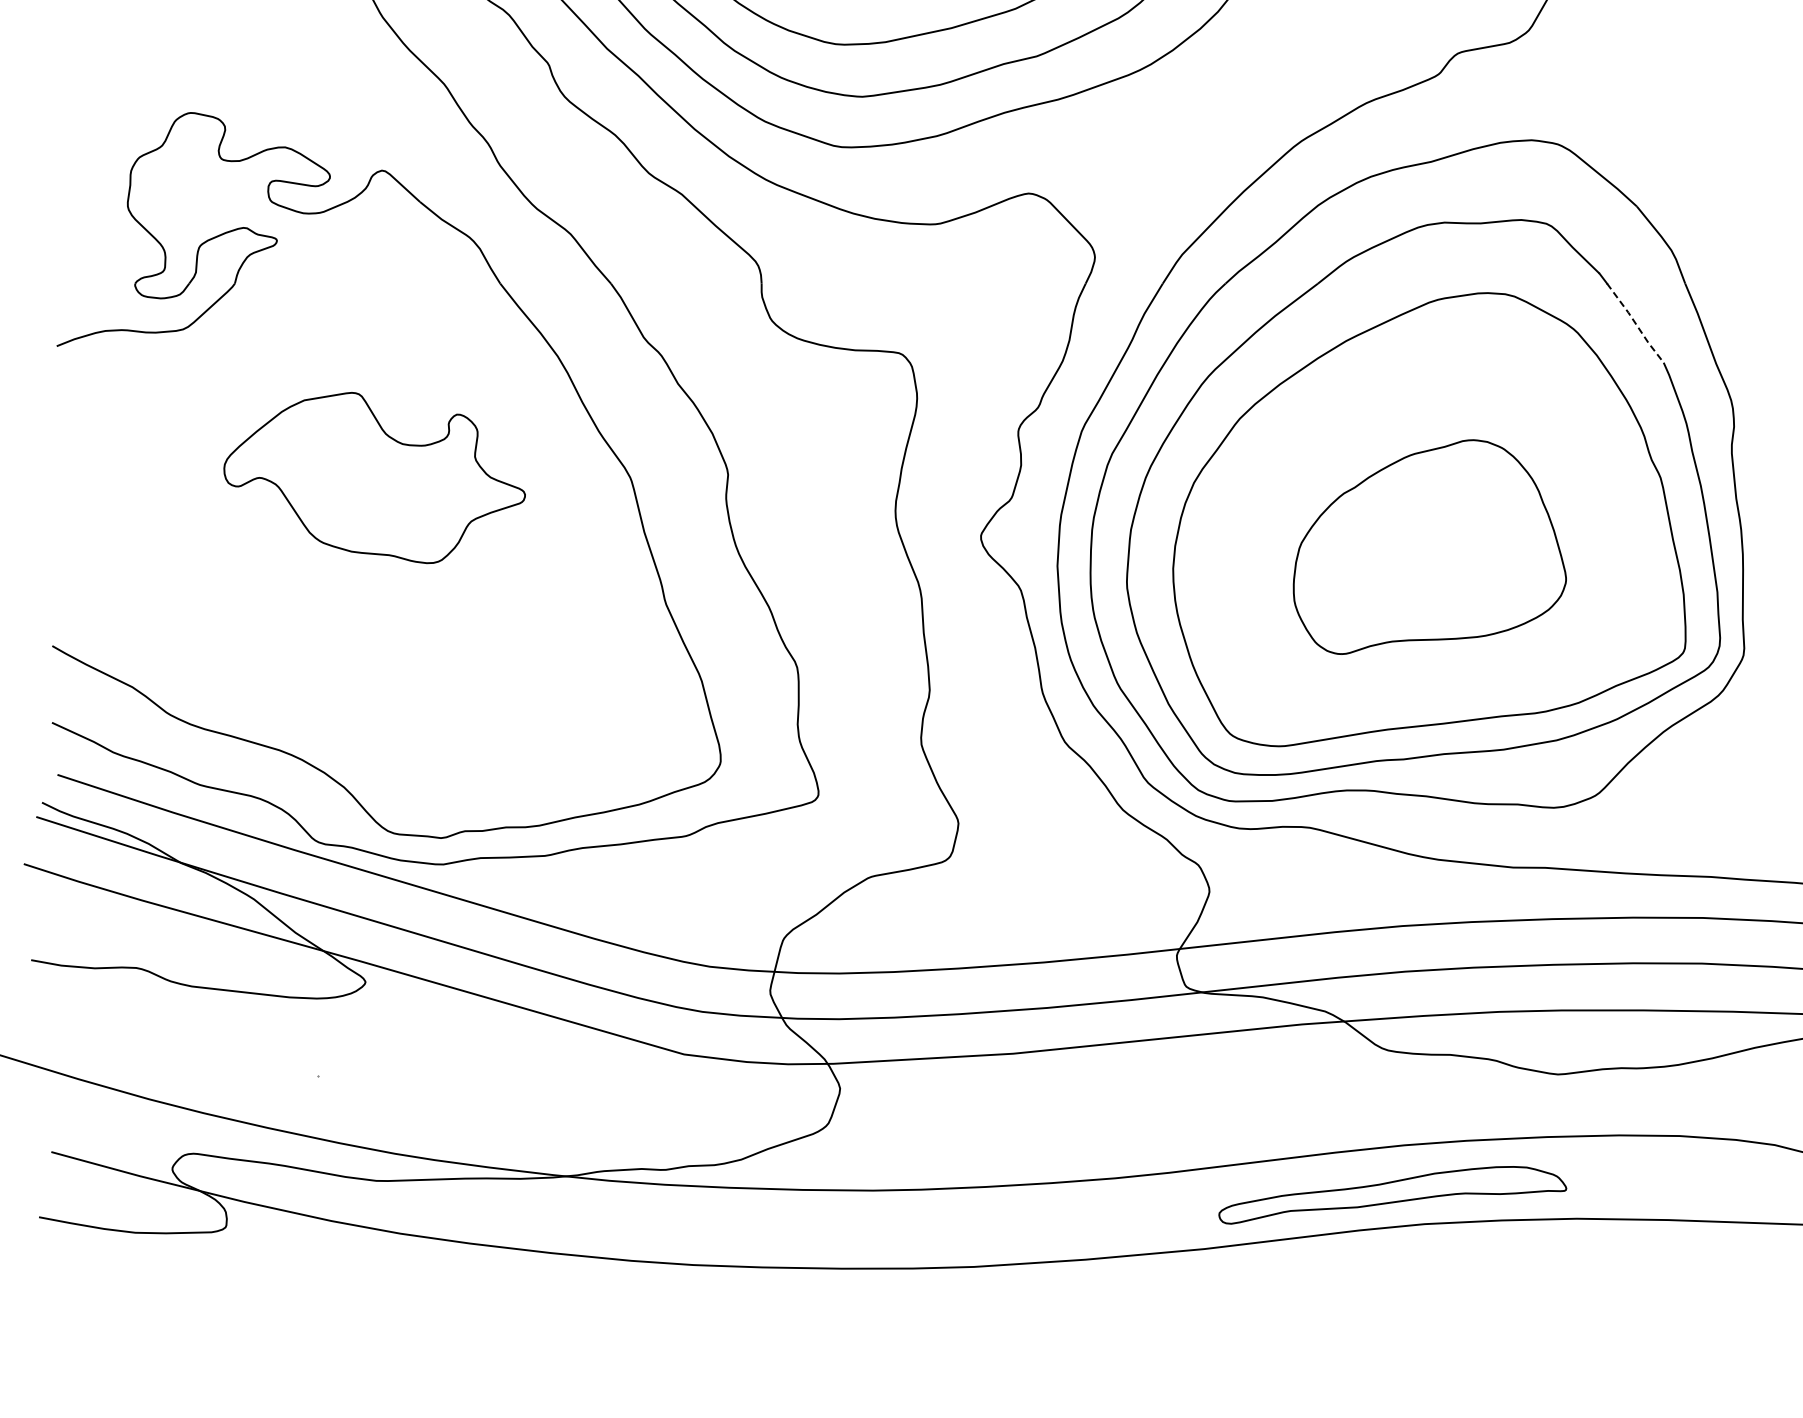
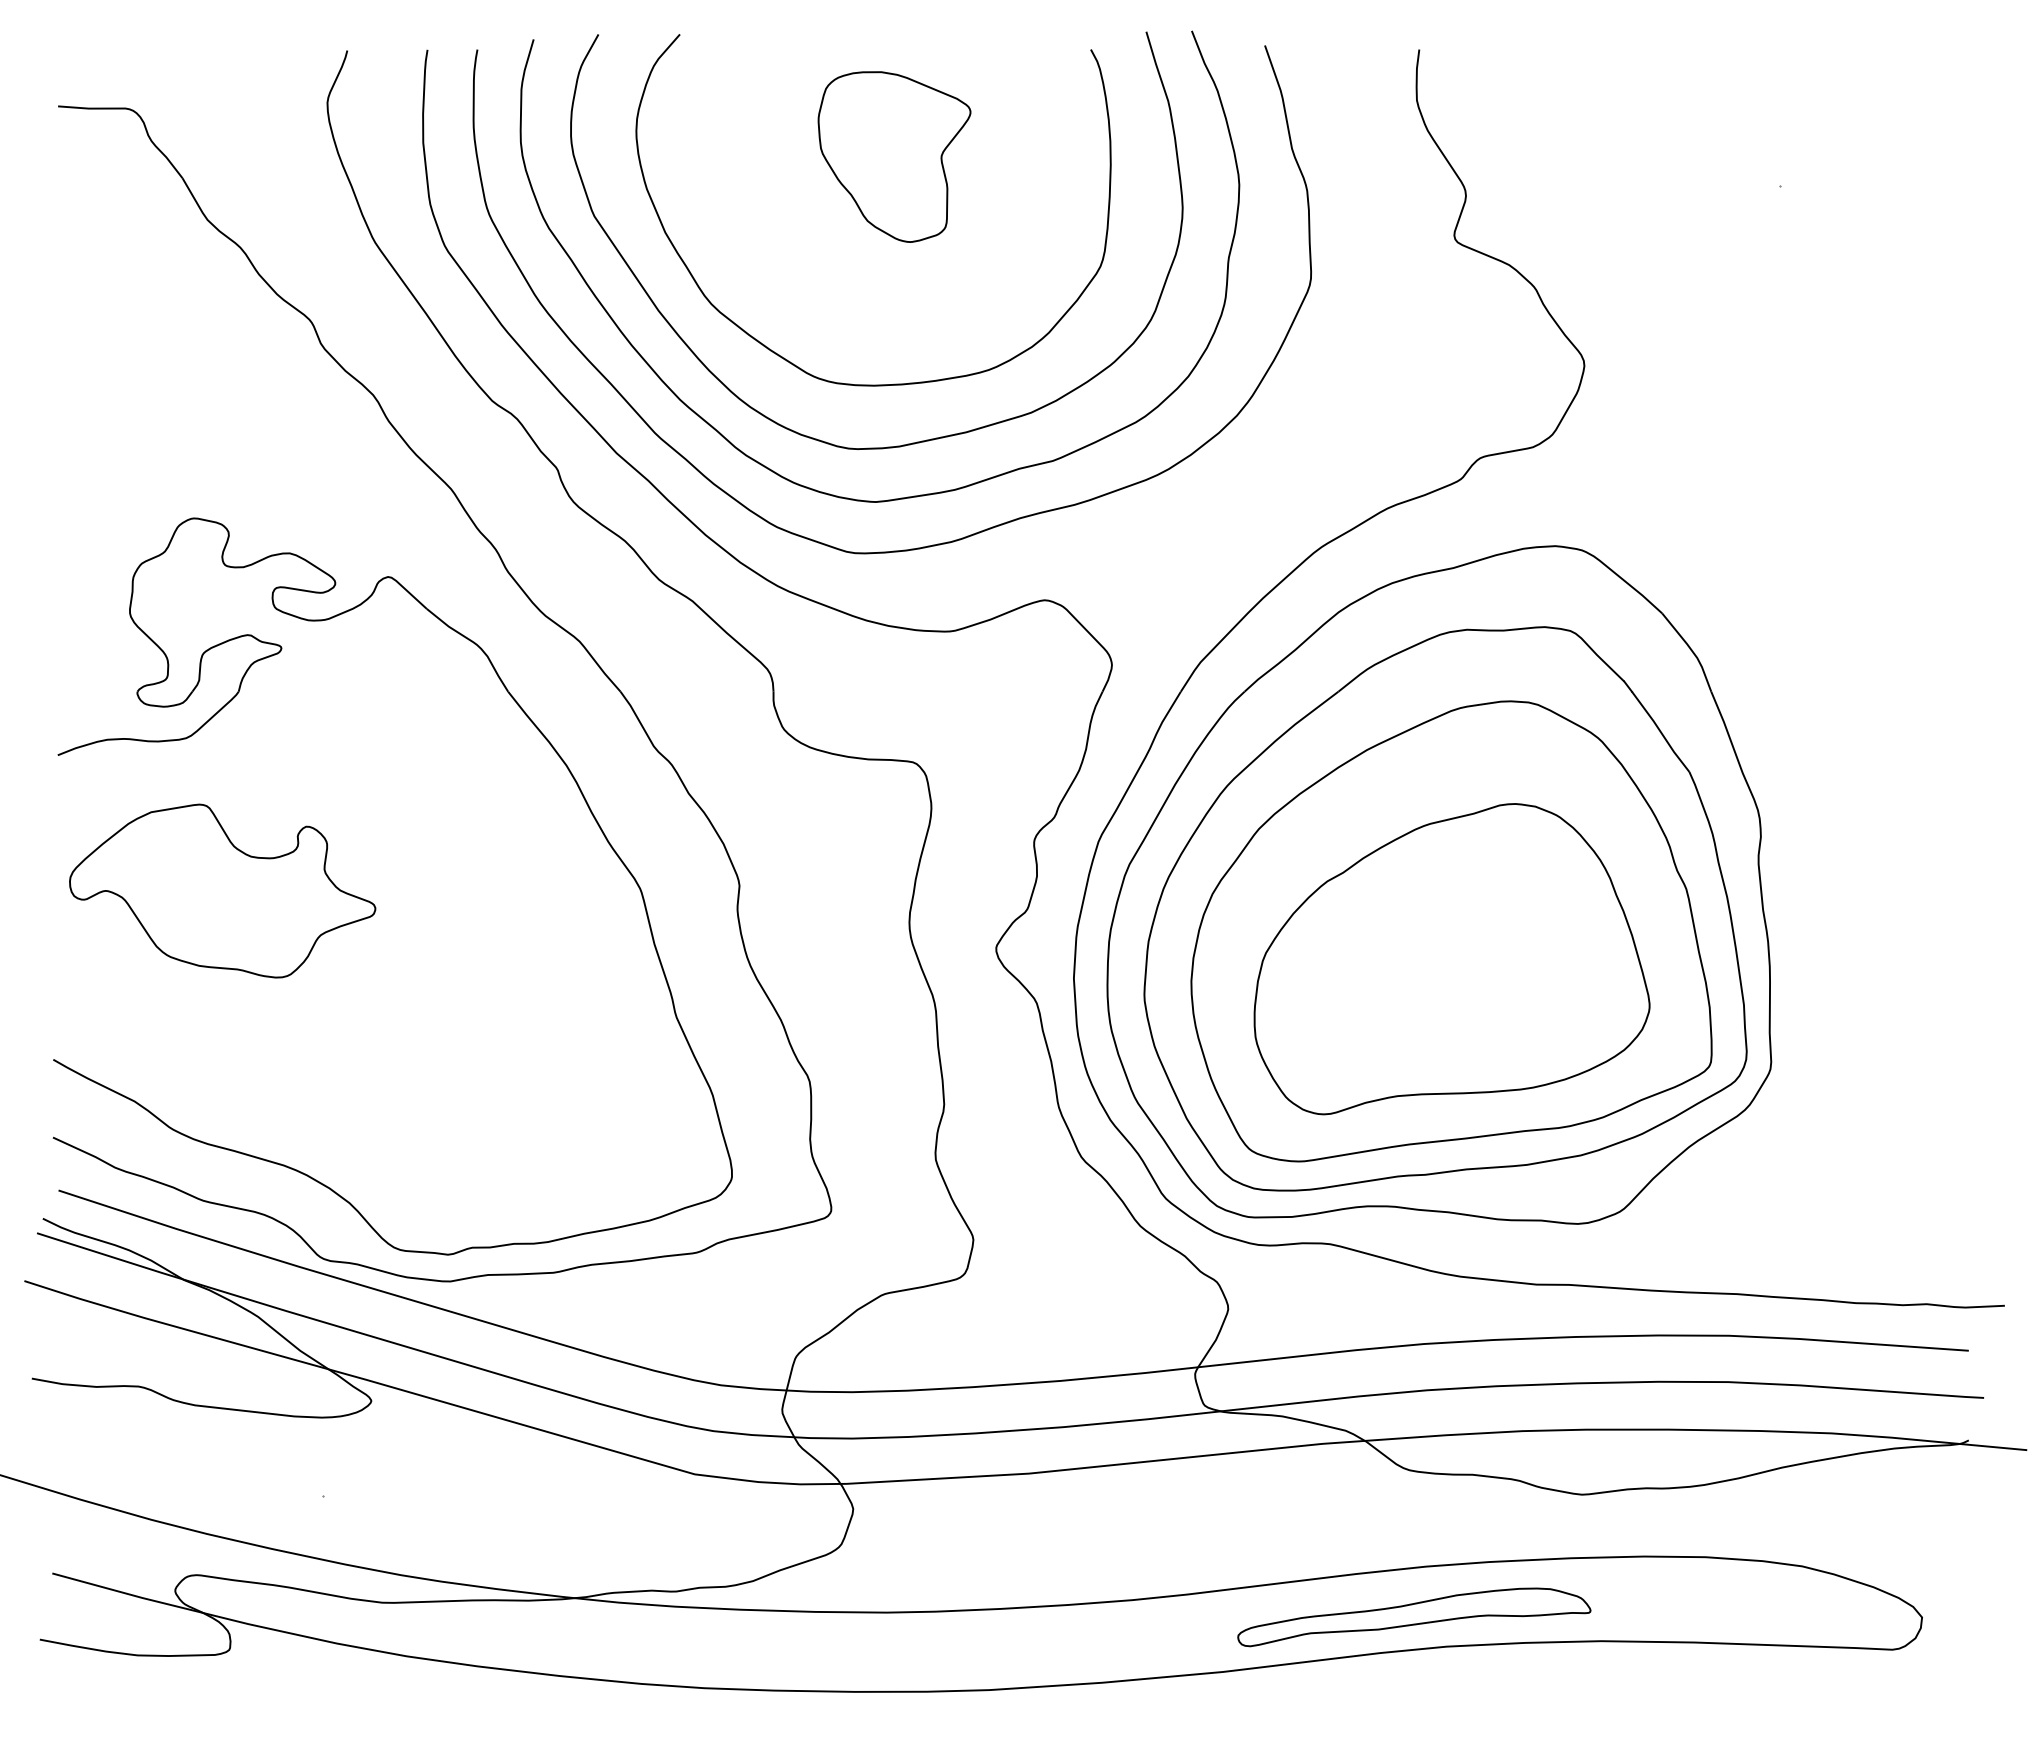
line: (1636, 323) -> (1661, 732), dashed -> solid
part: (374, 477) -> (222, 890), moved
part: (1429, 547) -> (1451, 959), size x1.43

